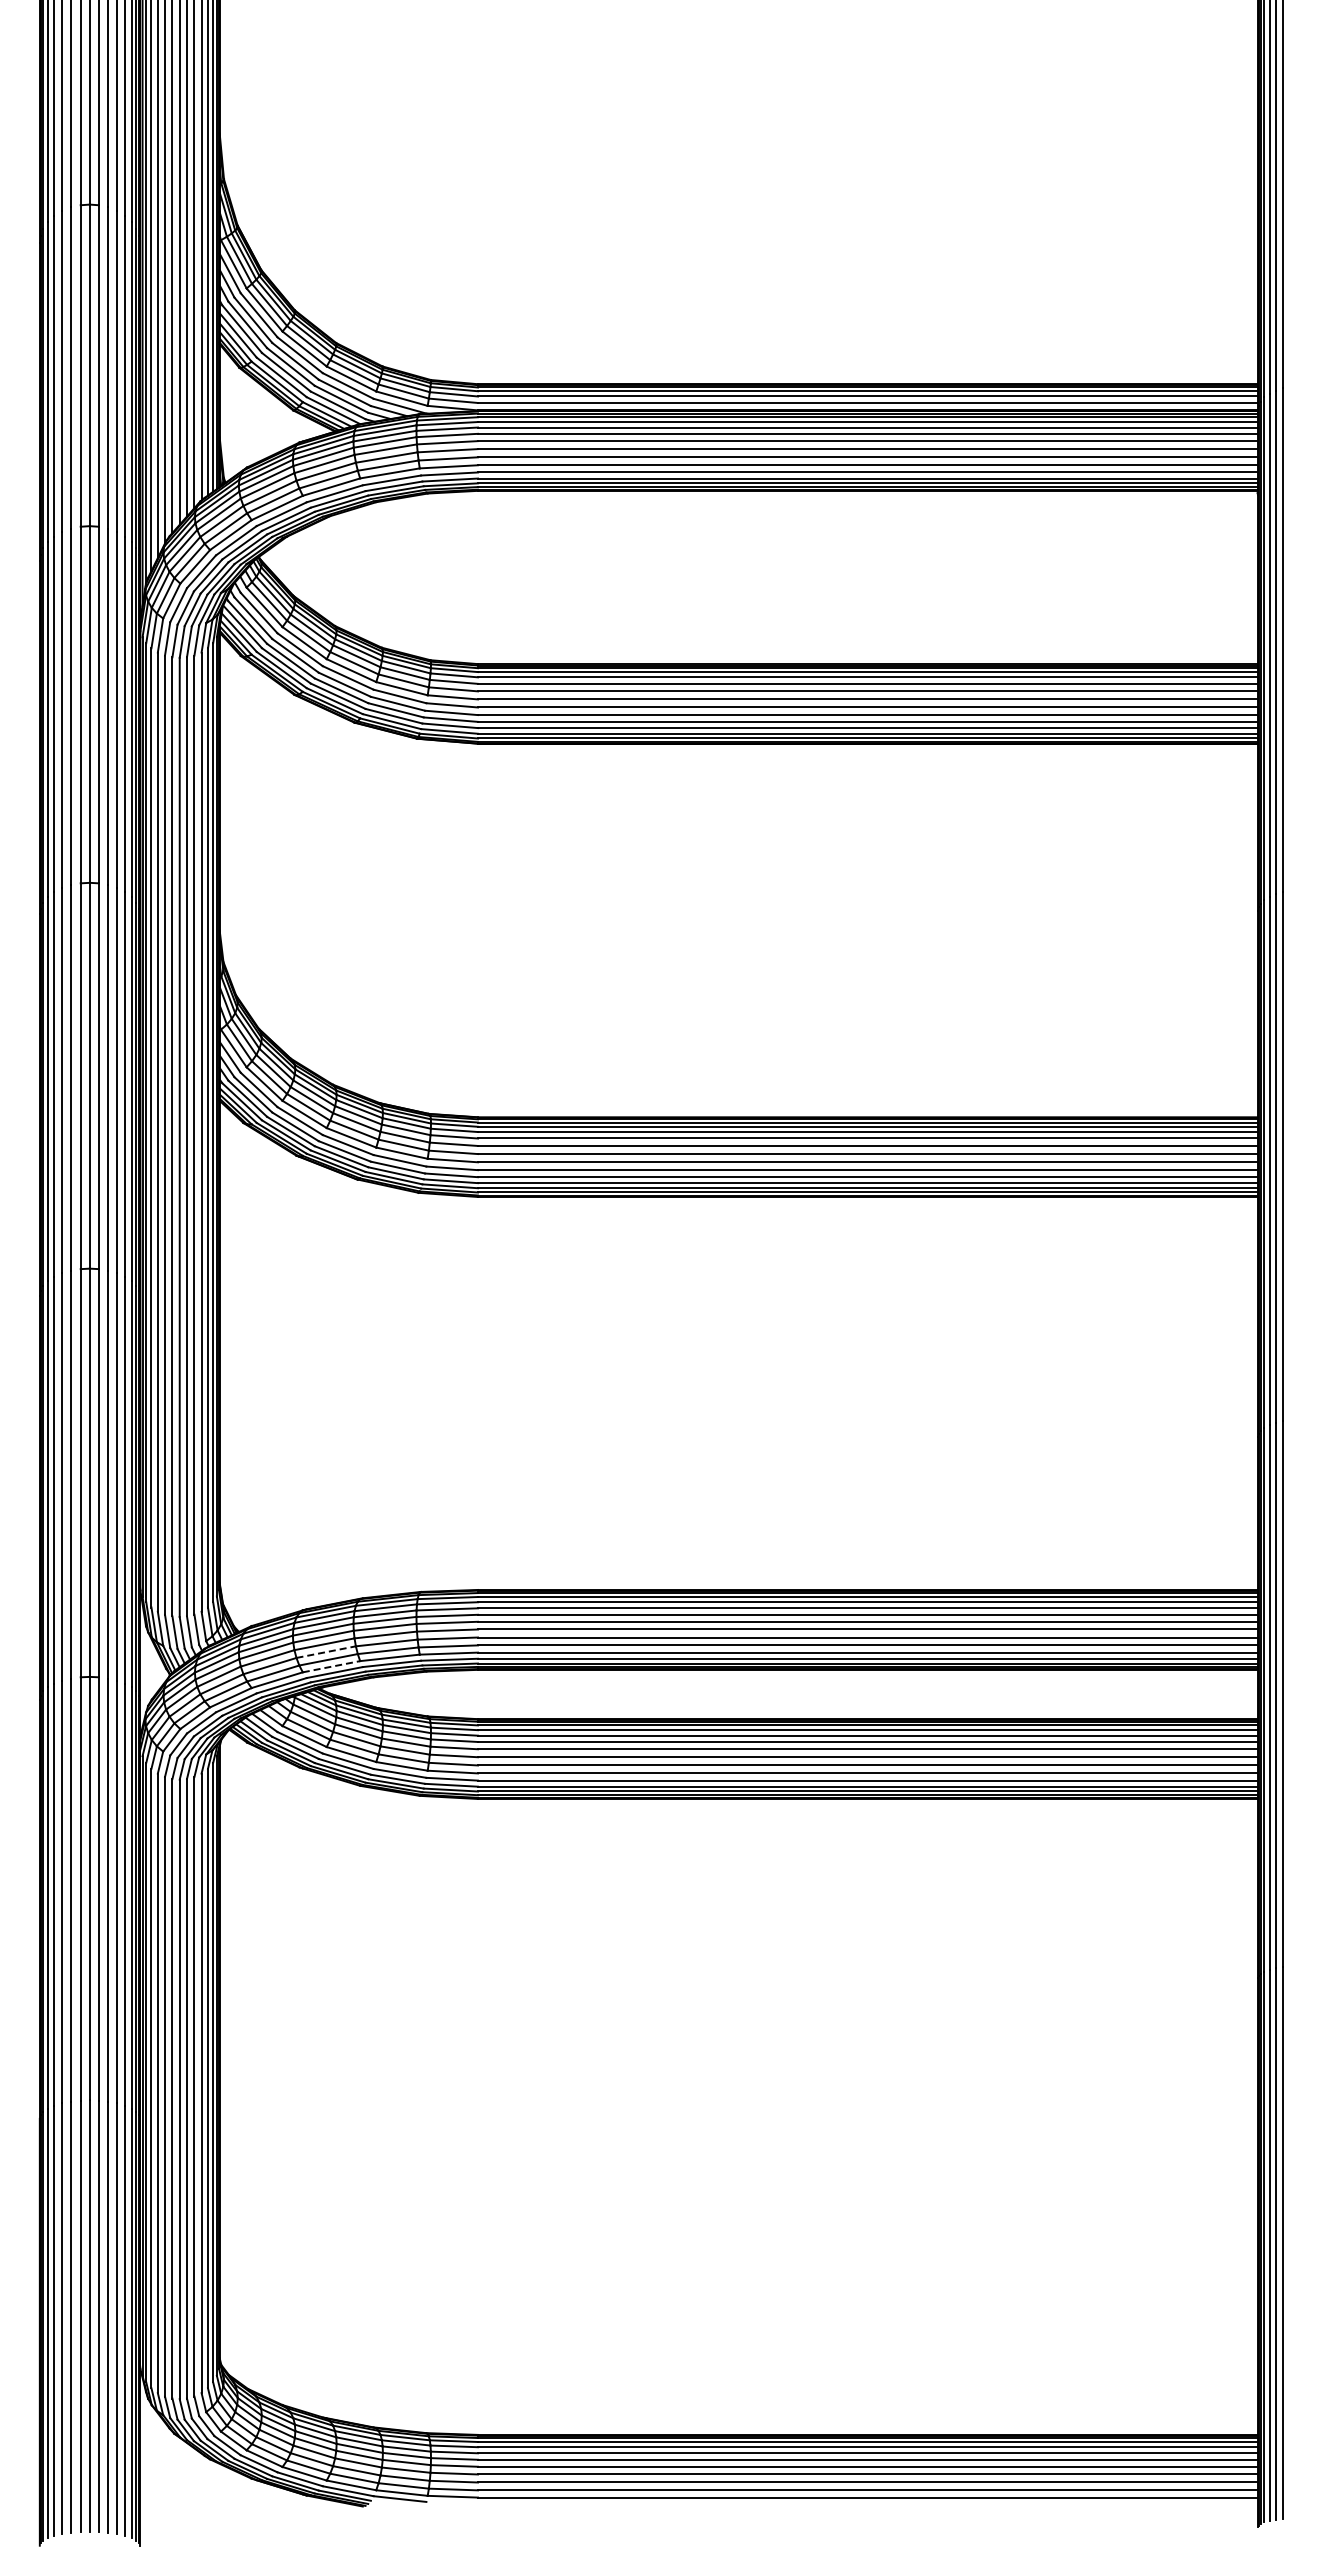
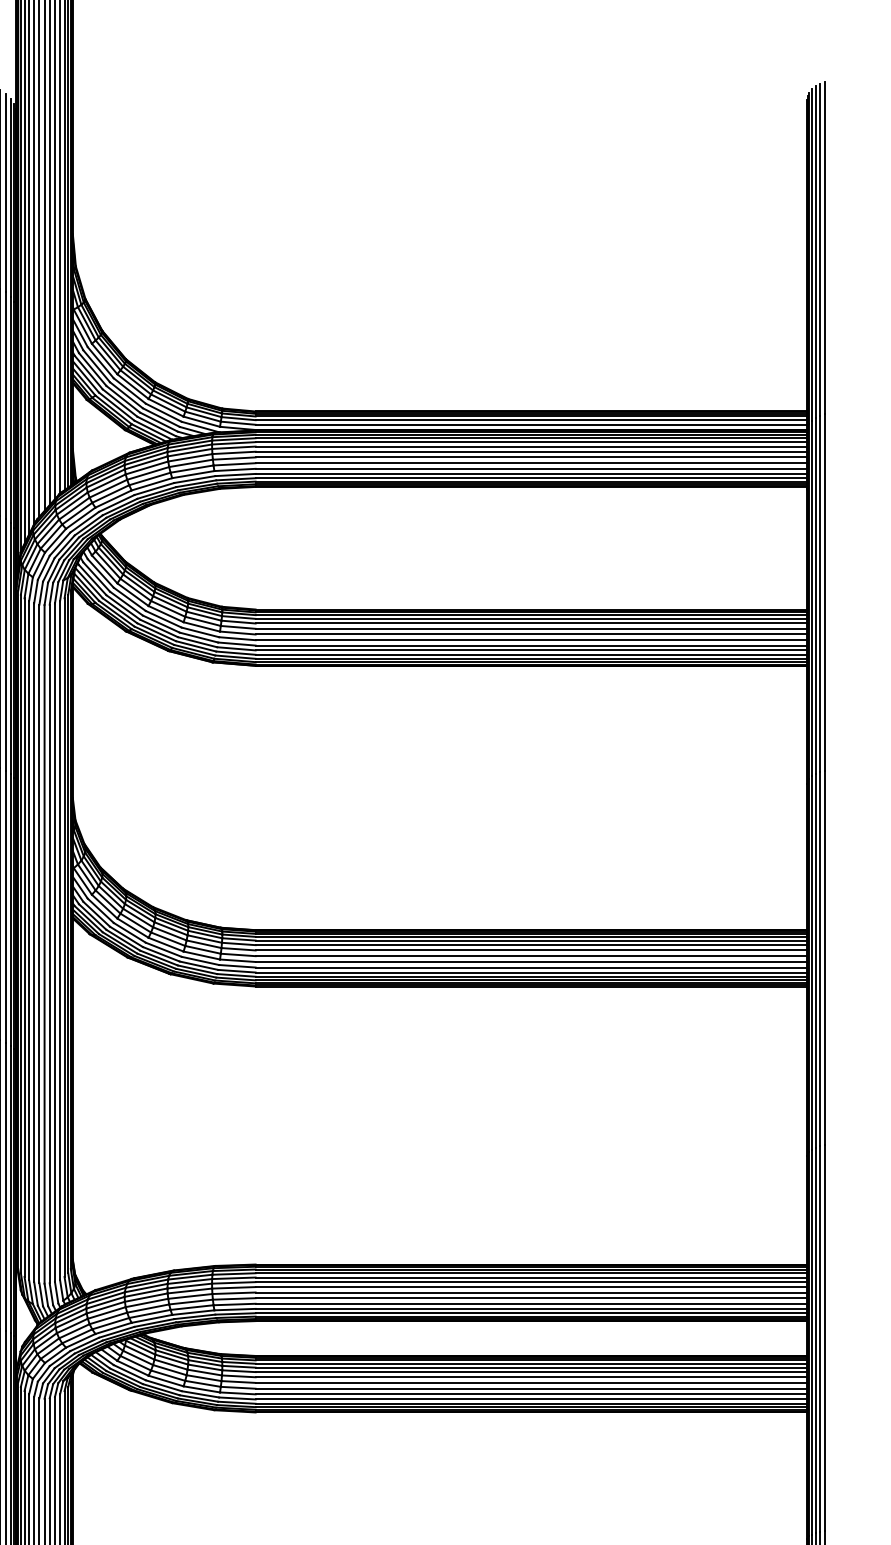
line: (326, 1652) -> (148, 1308), dashed -> solid
line: (331, 1666) -> (151, 1318), dashed -> solid

